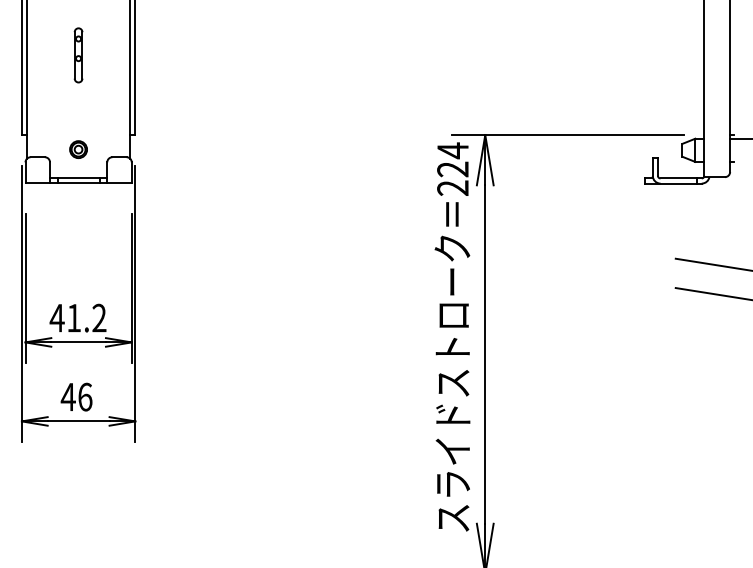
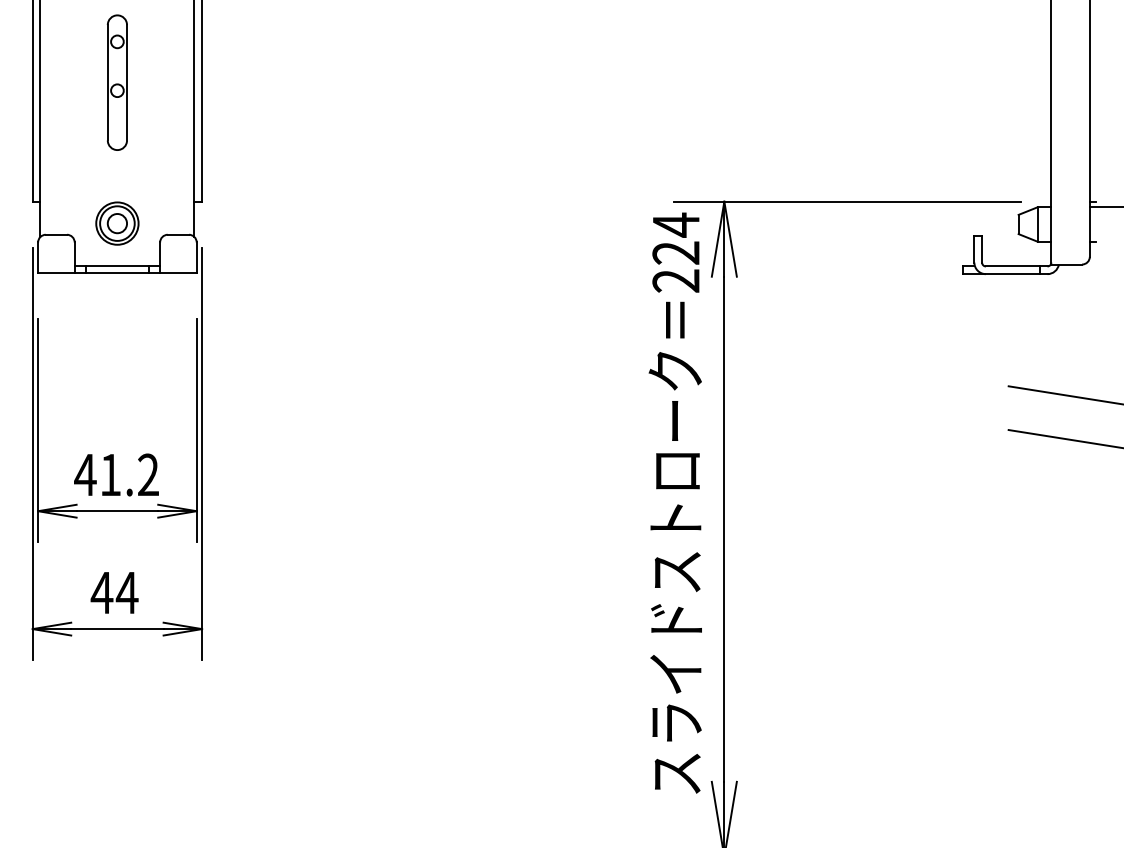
part: (78, 55) -> (117, 82), size x1.67
part: (78, 149) -> (117, 223), size x1.67
text: (84, 396) -> (126, 591), 46 -> 44

